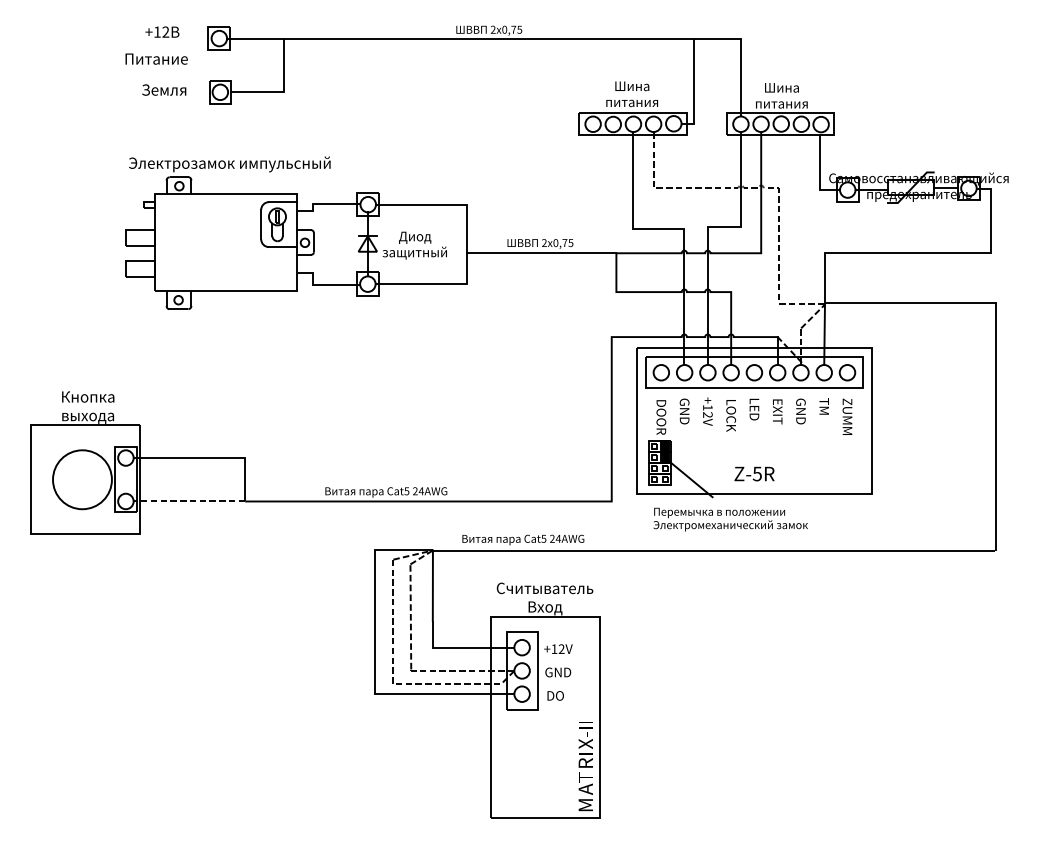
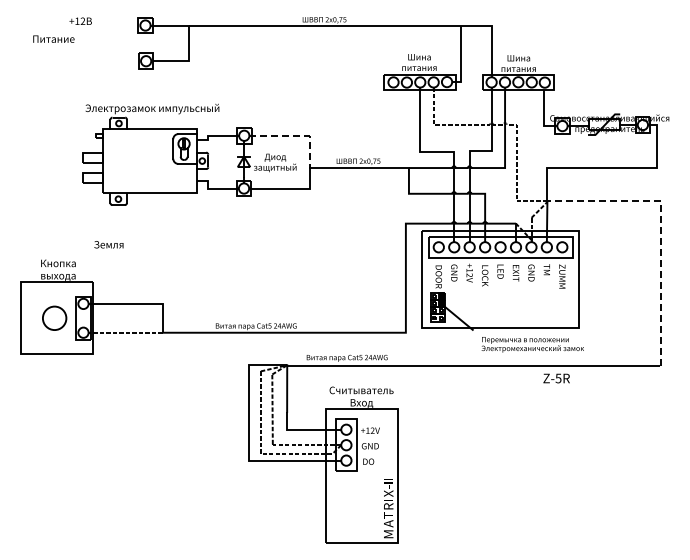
text: (162, 30) -> (80, 20), moved
text: (156, 58) -> (53, 38), moved
text: (163, 89) -> (108, 244), moved
line: (446, 204) -> (296, 135), solid -> dashed
line: (996, 339) -> (661, 225), solid -> dashed
text: (754, 473) -> (556, 378), moved
circle: (82, 478) -> (54, 317), size x0.6
text: (730, 519) -> (532, 344), moved

